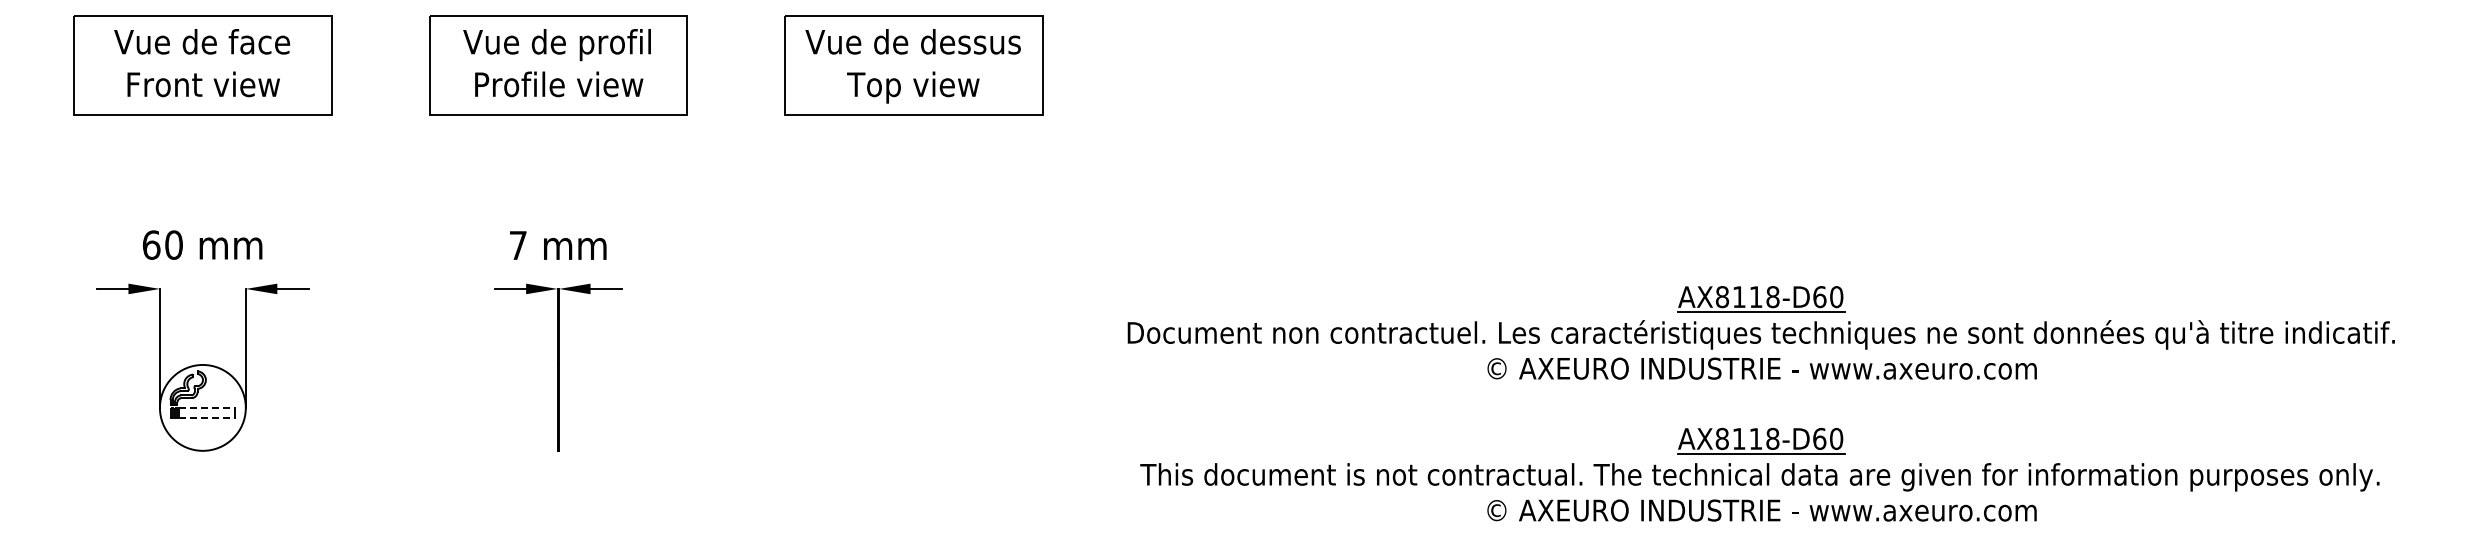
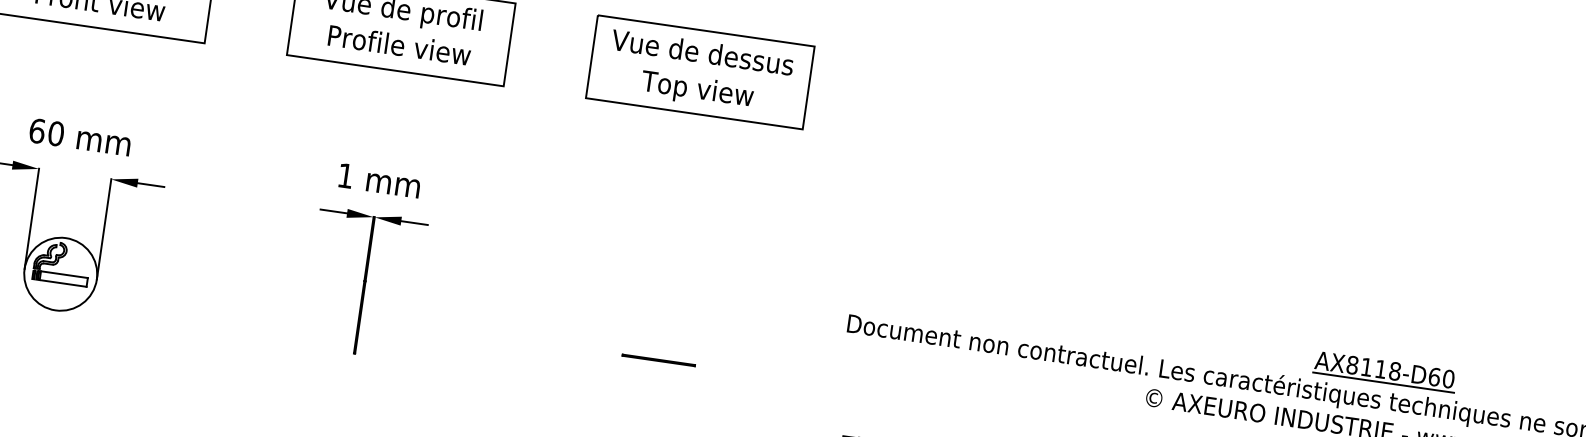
text: (518, 245) -> (345, 175), 7 -> 1
line: (207, 407) -> (64, 274), dashed -> solid
line: (913, 407) -> (658, 360), added
line: (207, 418) -> (63, 283), dashed -> solid

